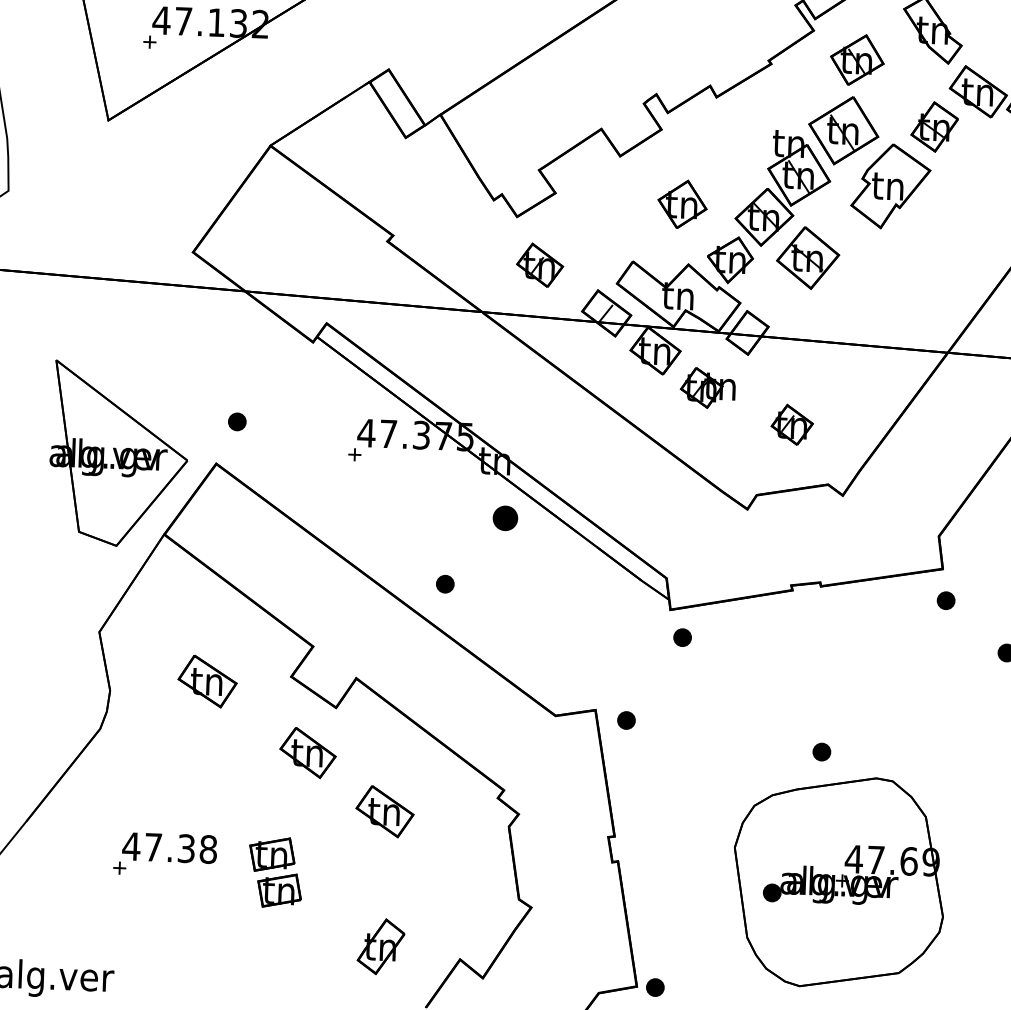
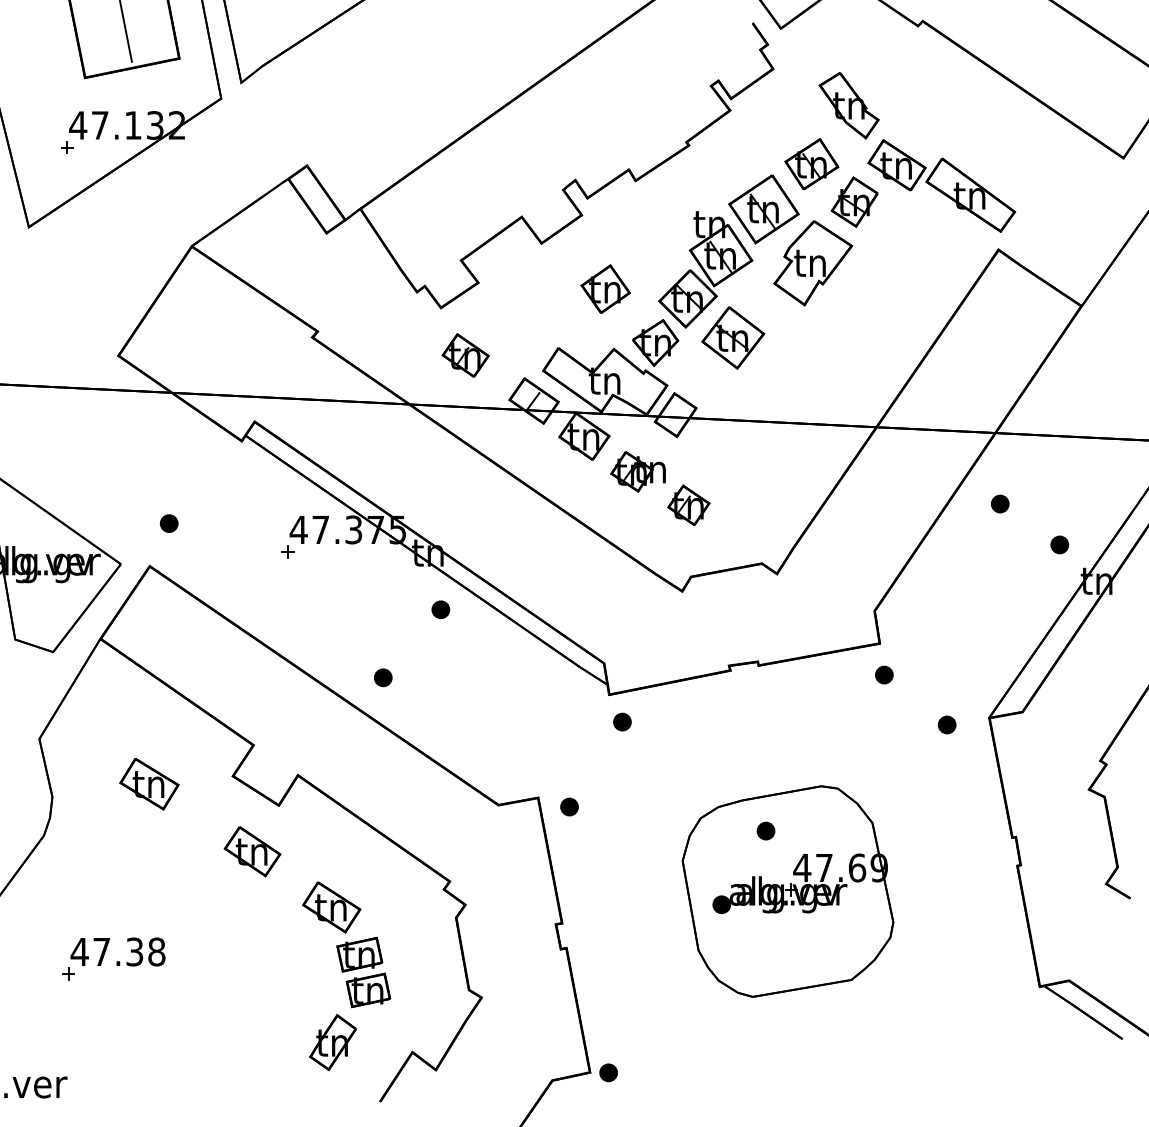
part: (856, 60) -> (811, 164), moved
part: (791, 424) -> (688, 504), moved
part: (505, 518) -> (440, 609), size x0.71
part: (275, 872) -> (363, 972), moved
part: (838, 882) -> (787, 891), moved

